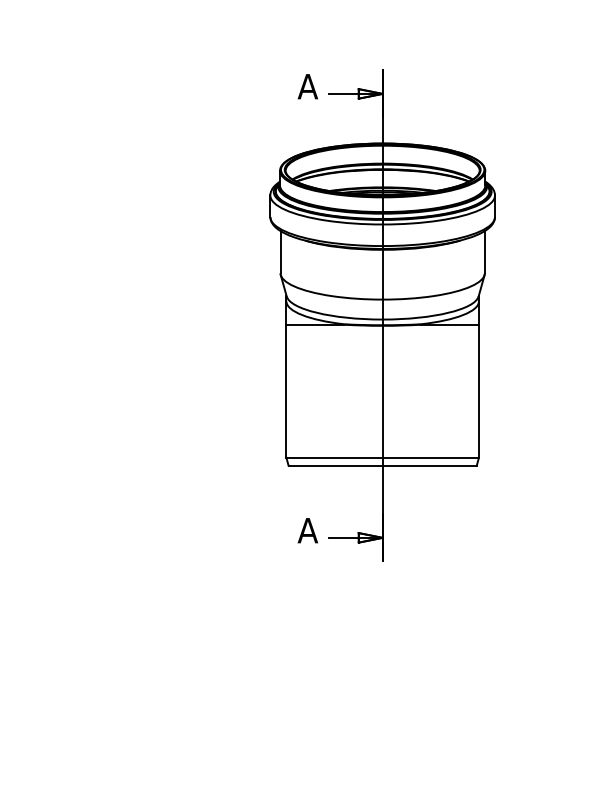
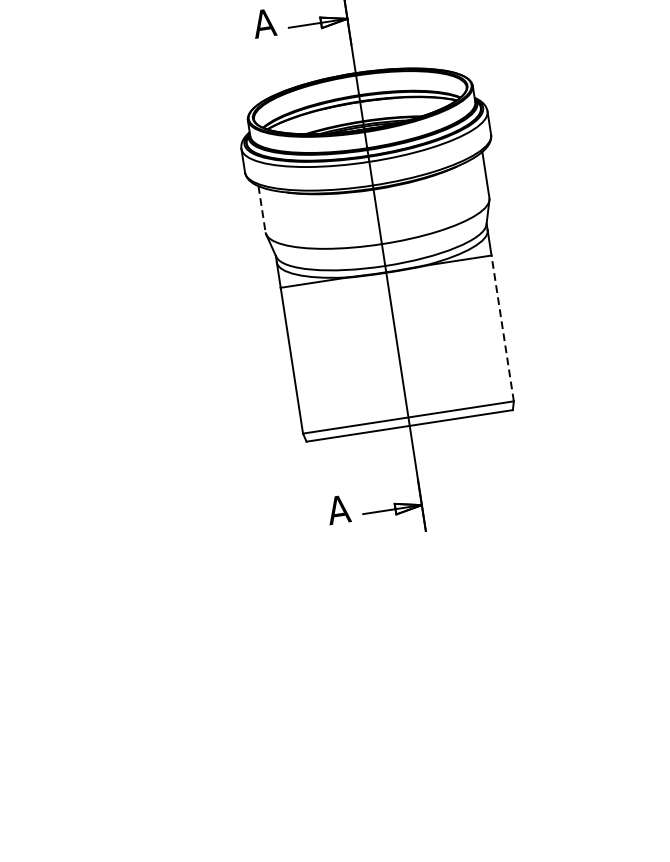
line: (280, 252) -> (262, 209), solid -> dashed
line: (478, 391) -> (502, 328), solid -> dashed

